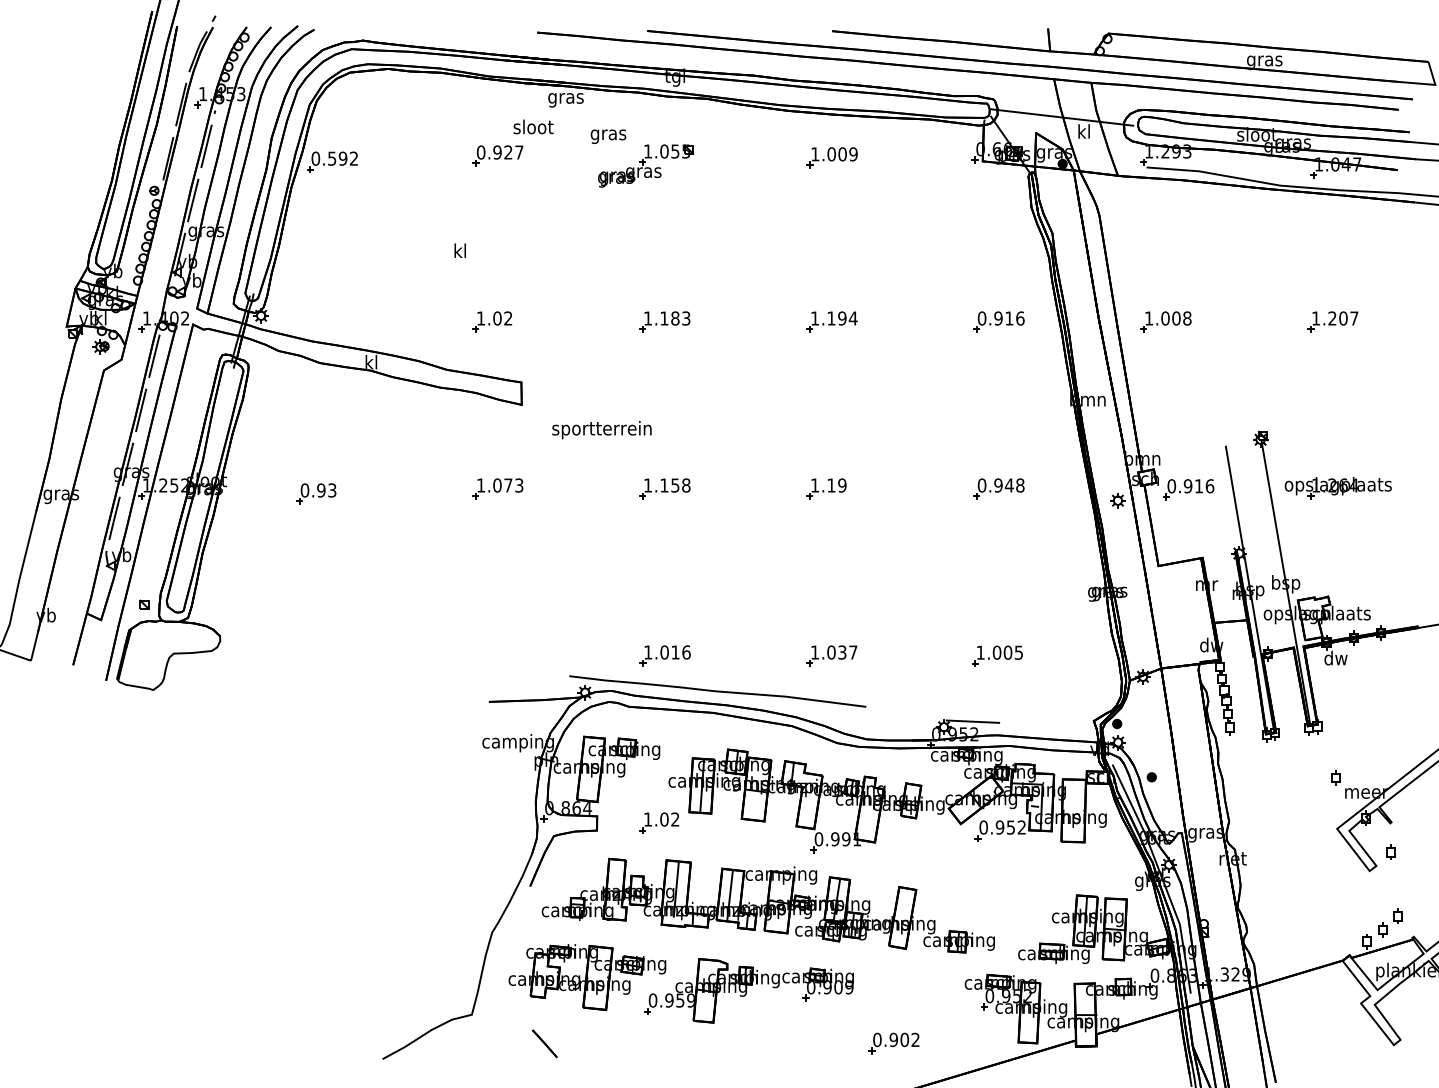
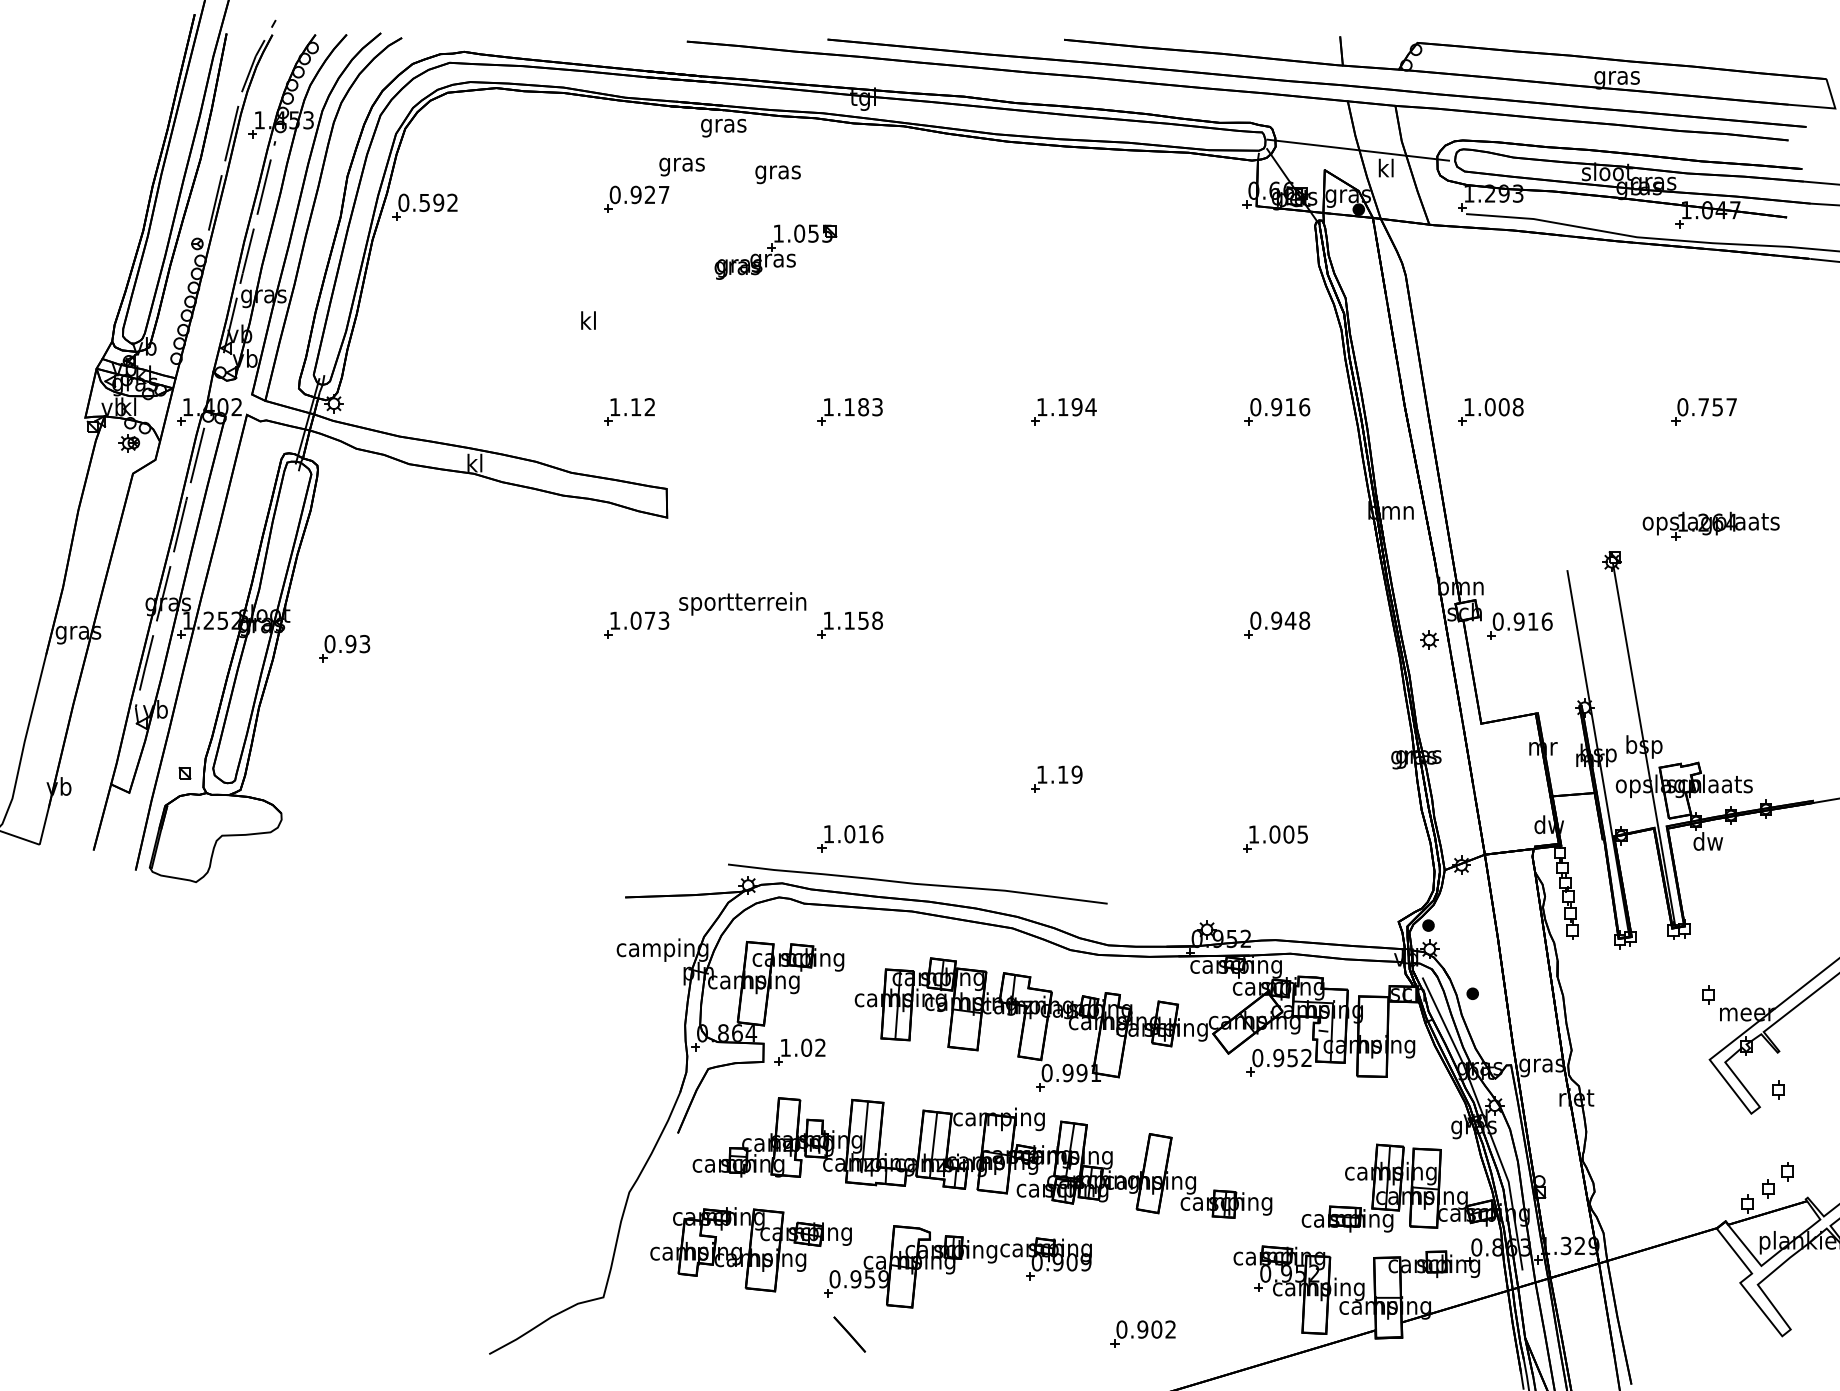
text: (532, 128) -> (681, 164), sloot -> gras
part: (831, 157) -> (1063, 201), removed
part: (645, 165) -> (775, 251), moved
text: (496, 318) -> (635, 407), 1.02 -> 1.12
text: (1329, 318) -> (1700, 407), 1.207 -> 0.757
text: (601, 429) -> (742, 603), moved
part: (1337, 487) -> (1710, 525), moved
part: (826, 488) -> (1056, 778), moved
part: (316, 493) -> (344, 648), moved
part: (831, 655) -> (1063, 838), removed
line: (972, 721) -> (1243, 922), removed
part: (658, 822) -> (799, 1051), moved
line: (544, 1043) -> (849, 1334), moved

